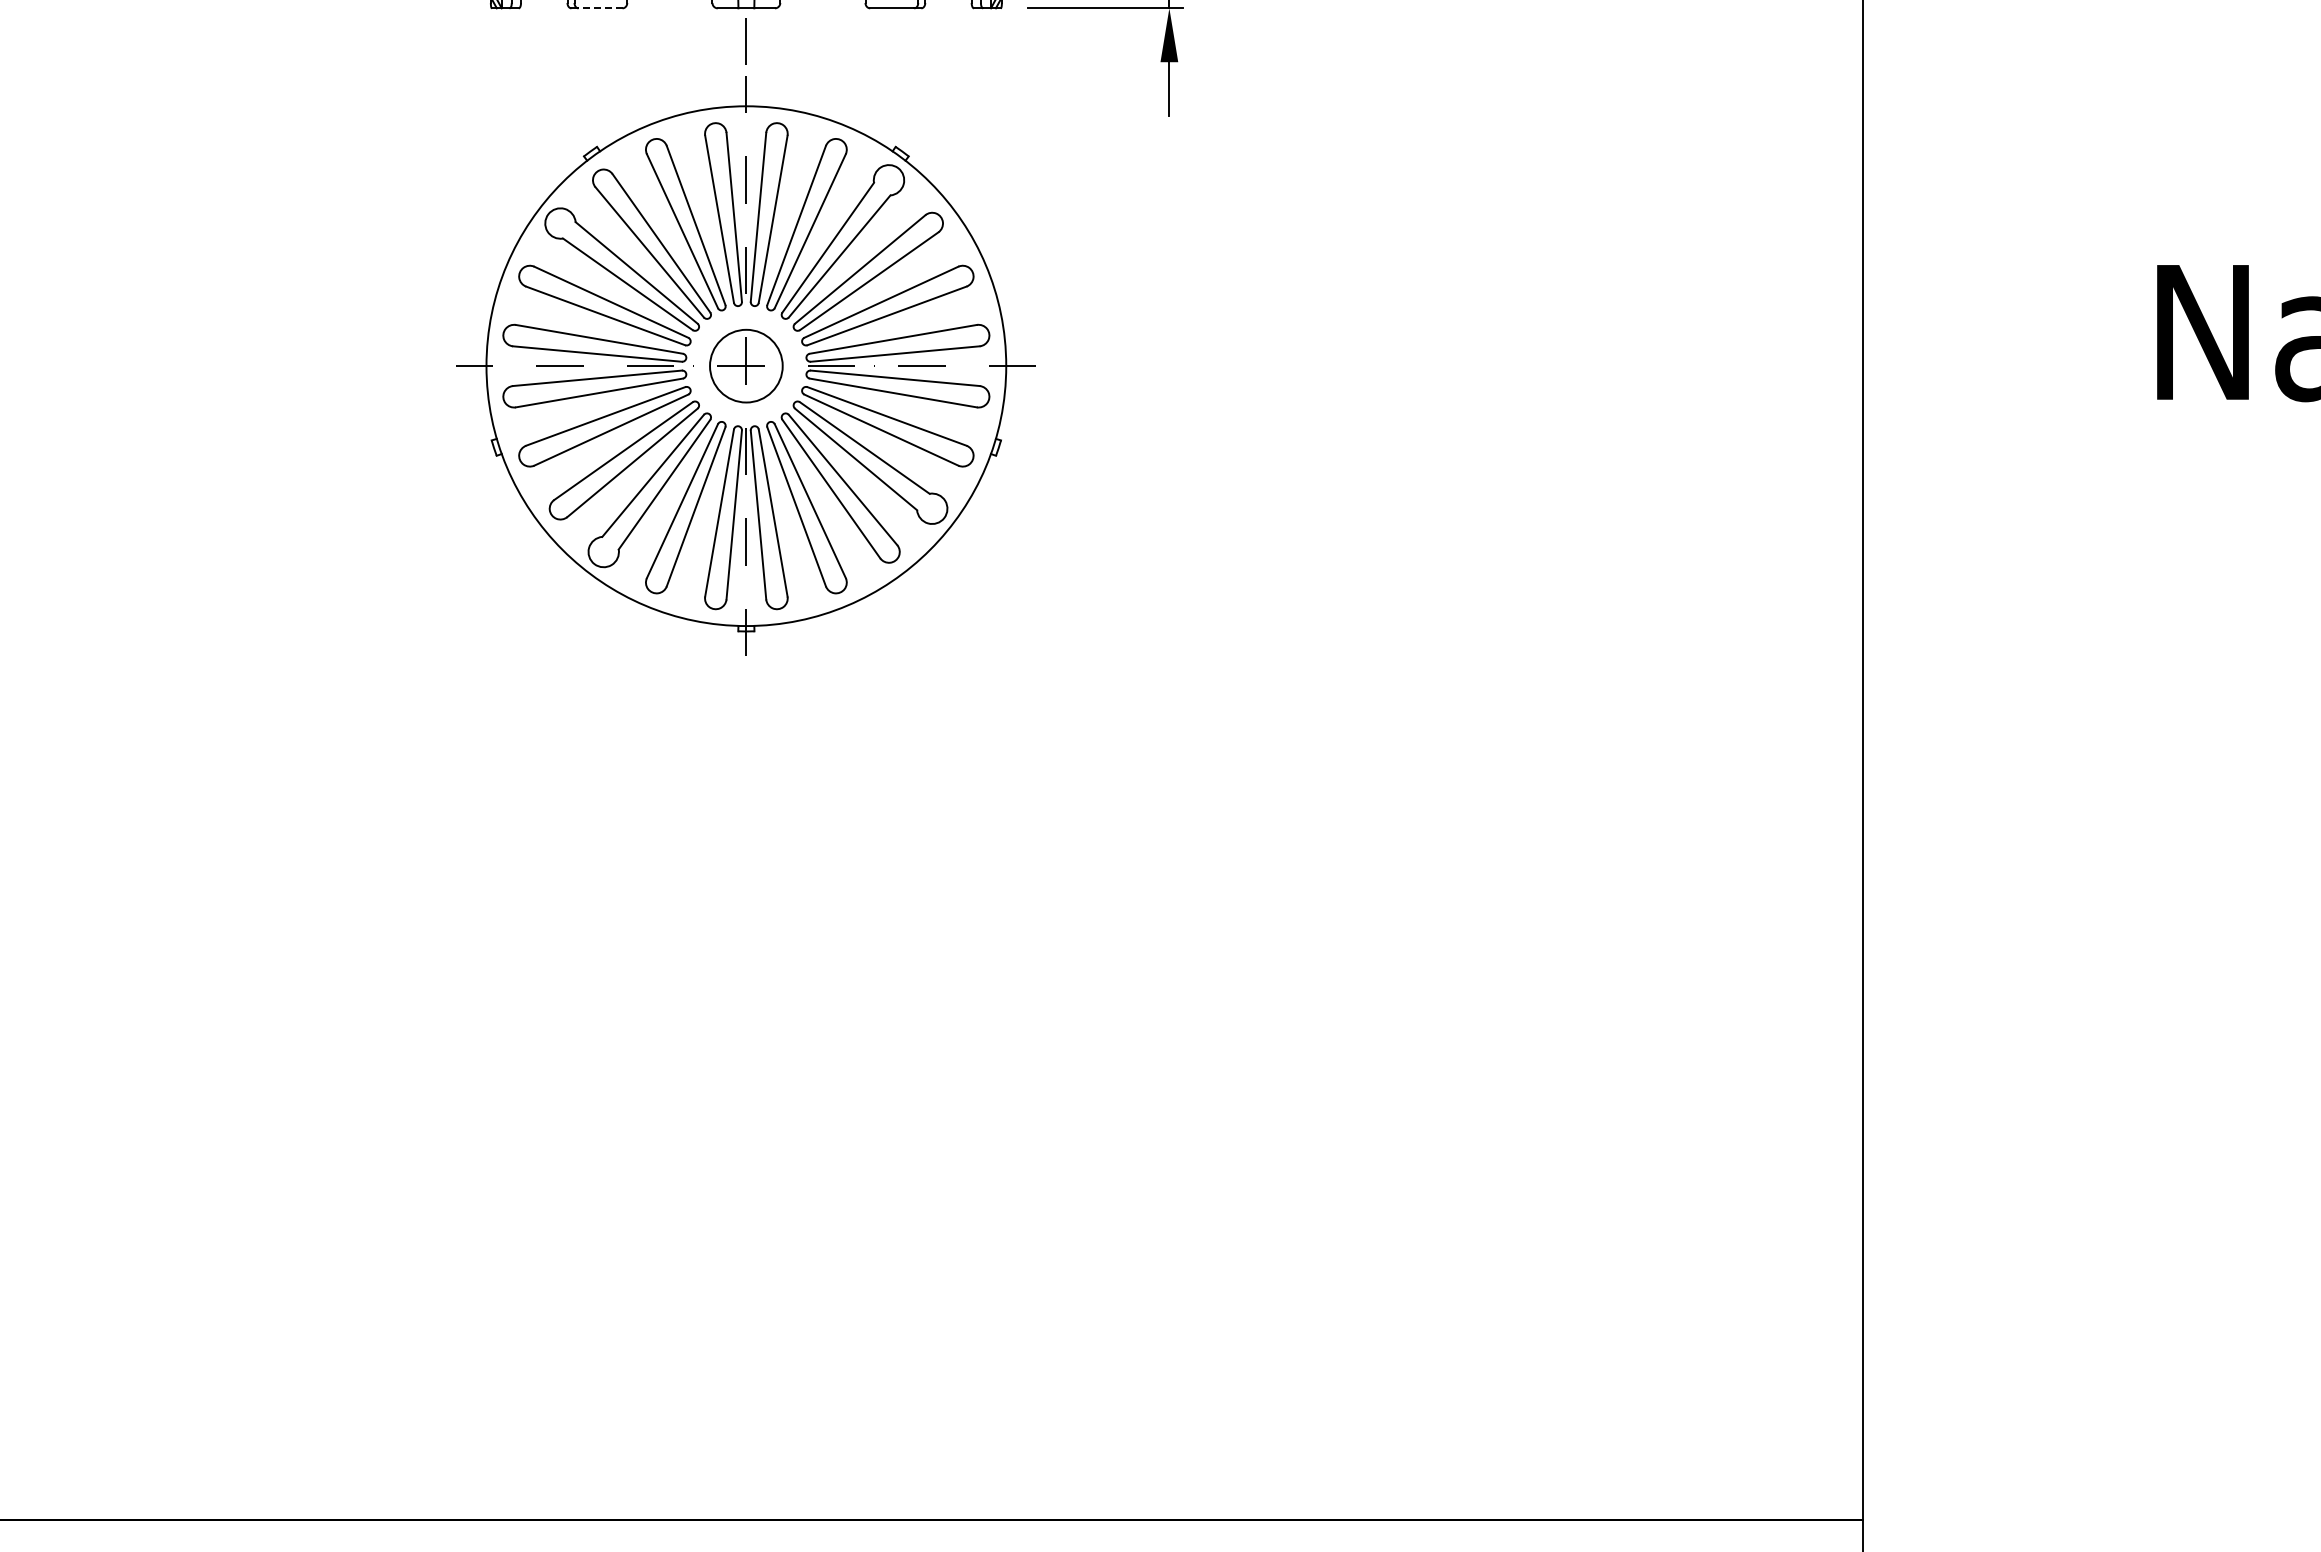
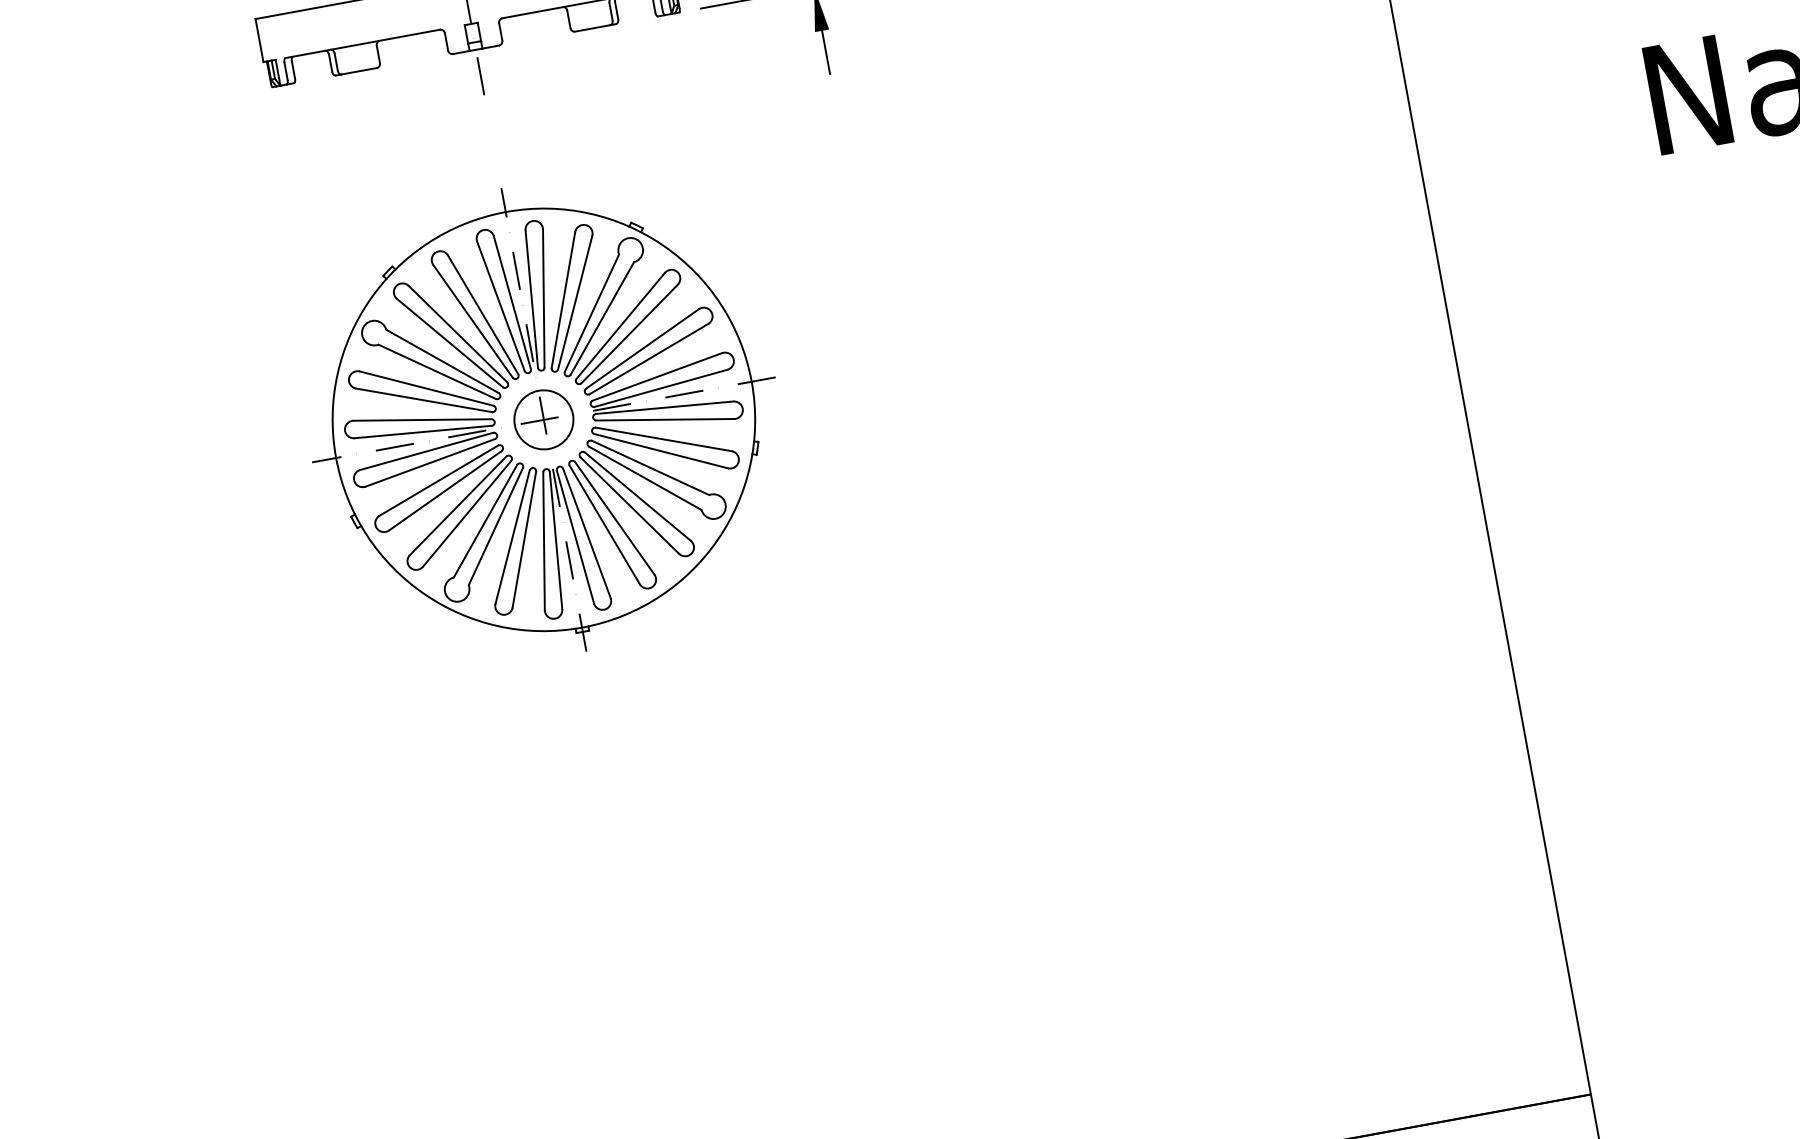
line: (600, 8) -> (359, 71), dashed -> solid
part: (745, 365) -> (543, 419), moved

